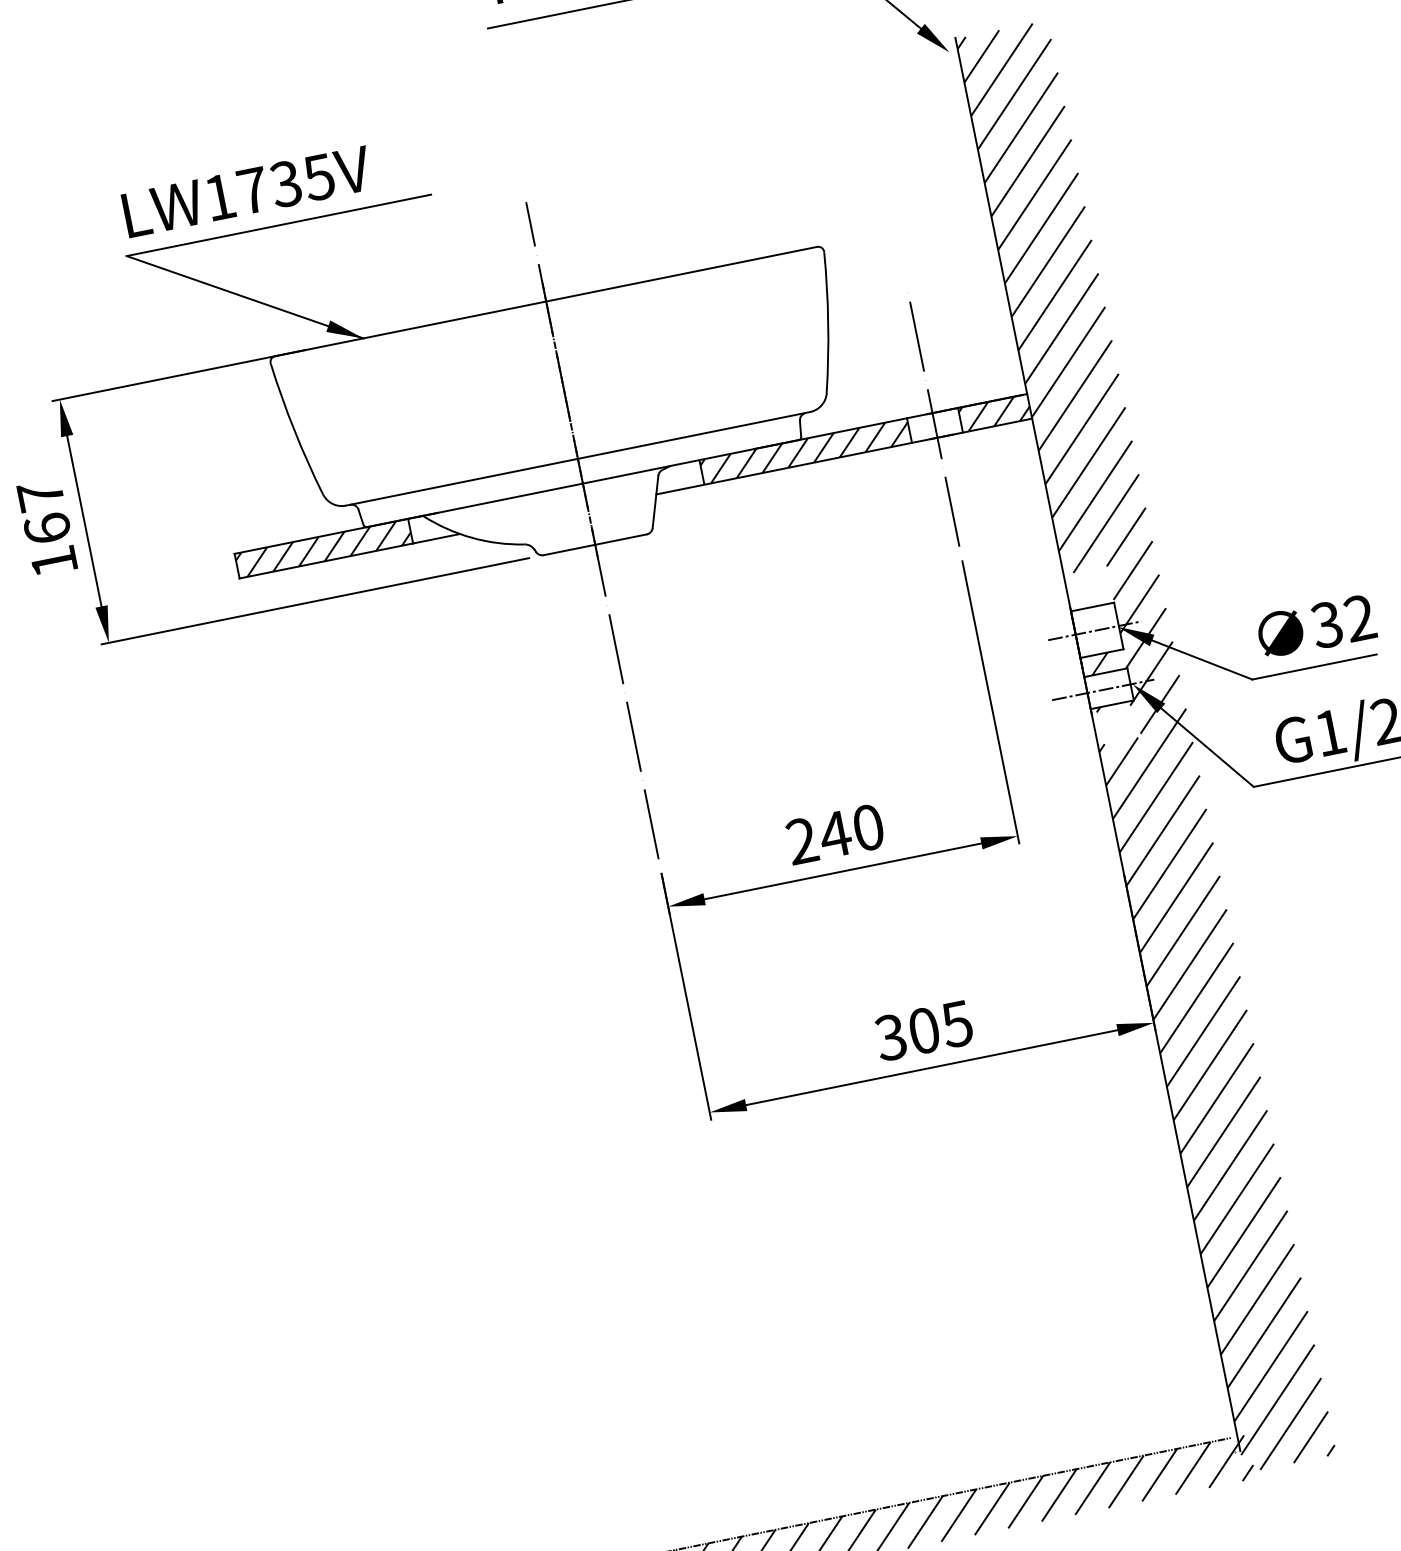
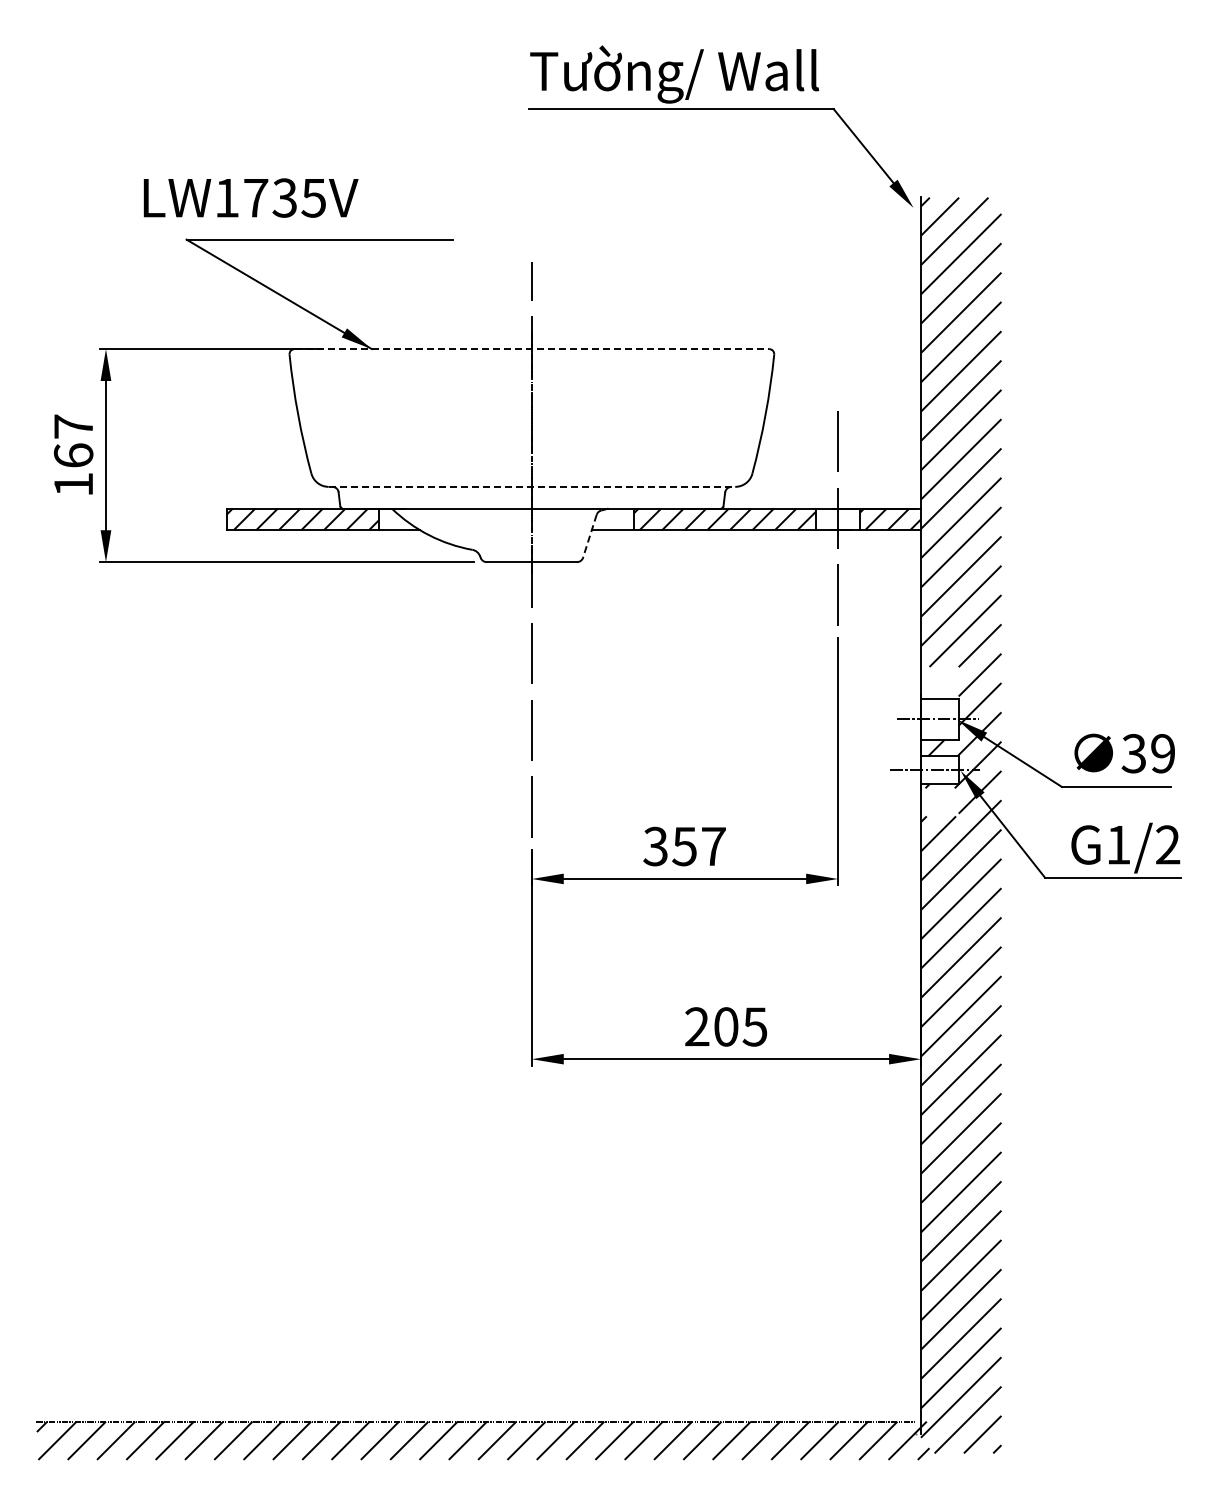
text: (246, 191) -> (250, 197), moved
line: (546, 301) -> (532, 349), solid -> dashed
line: (578, 458) -> (532, 486), solid -> dashed
line: (655, 502) -> (589, 536), solid -> dashed
text: (1360, 617) -> (1163, 753), 32 -> 39
text: (835, 834) -> (684, 846), 240 -> 357
text: (890, 1037) -> (696, 1026), 305 -> 205

